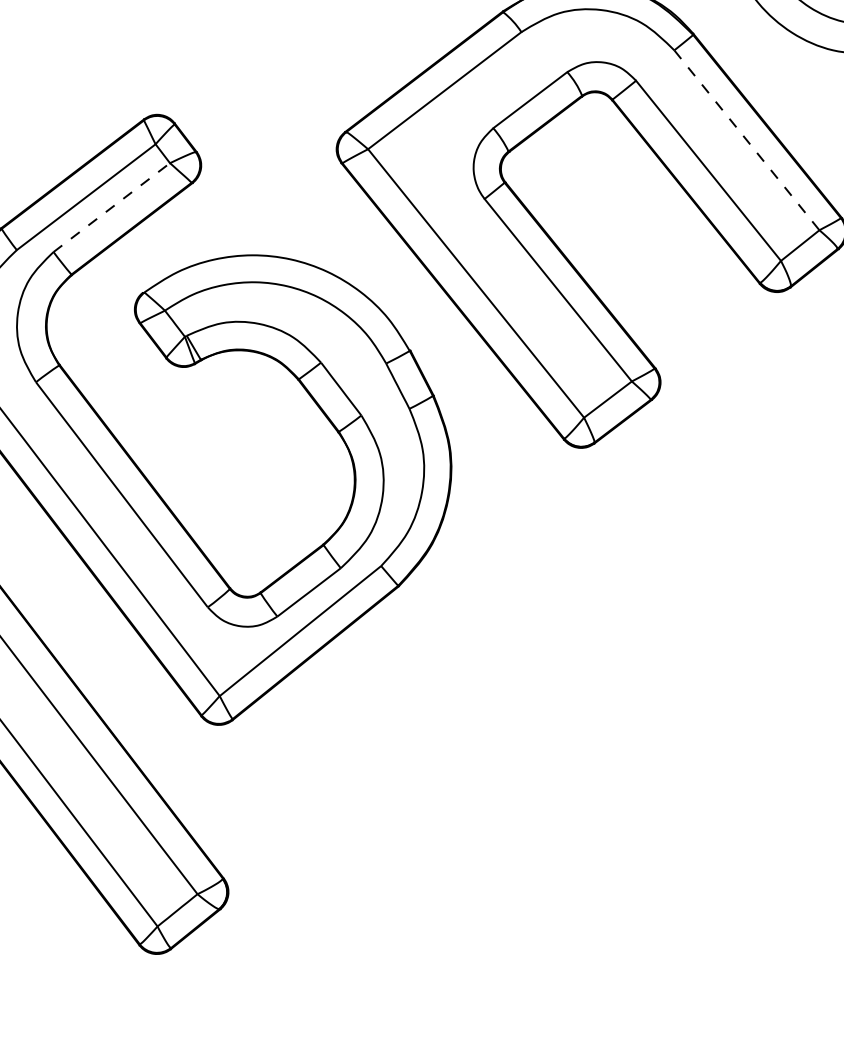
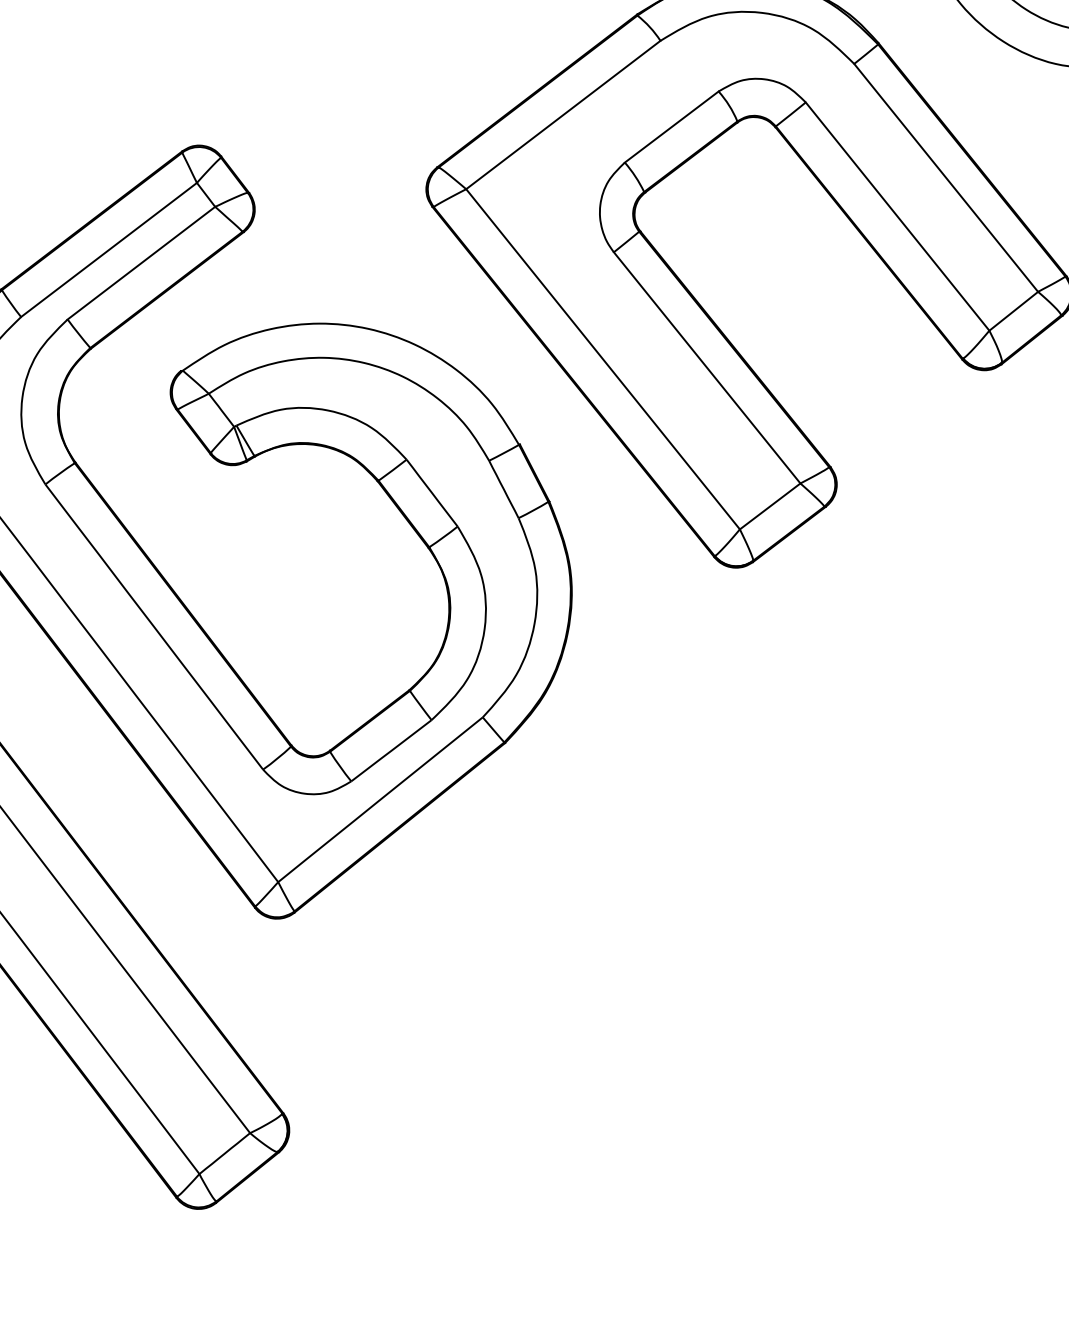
line: (746, 140) -> (945, 178), dashed -> solid
line: (112, 207) -> (142, 263), dashed -> solid

